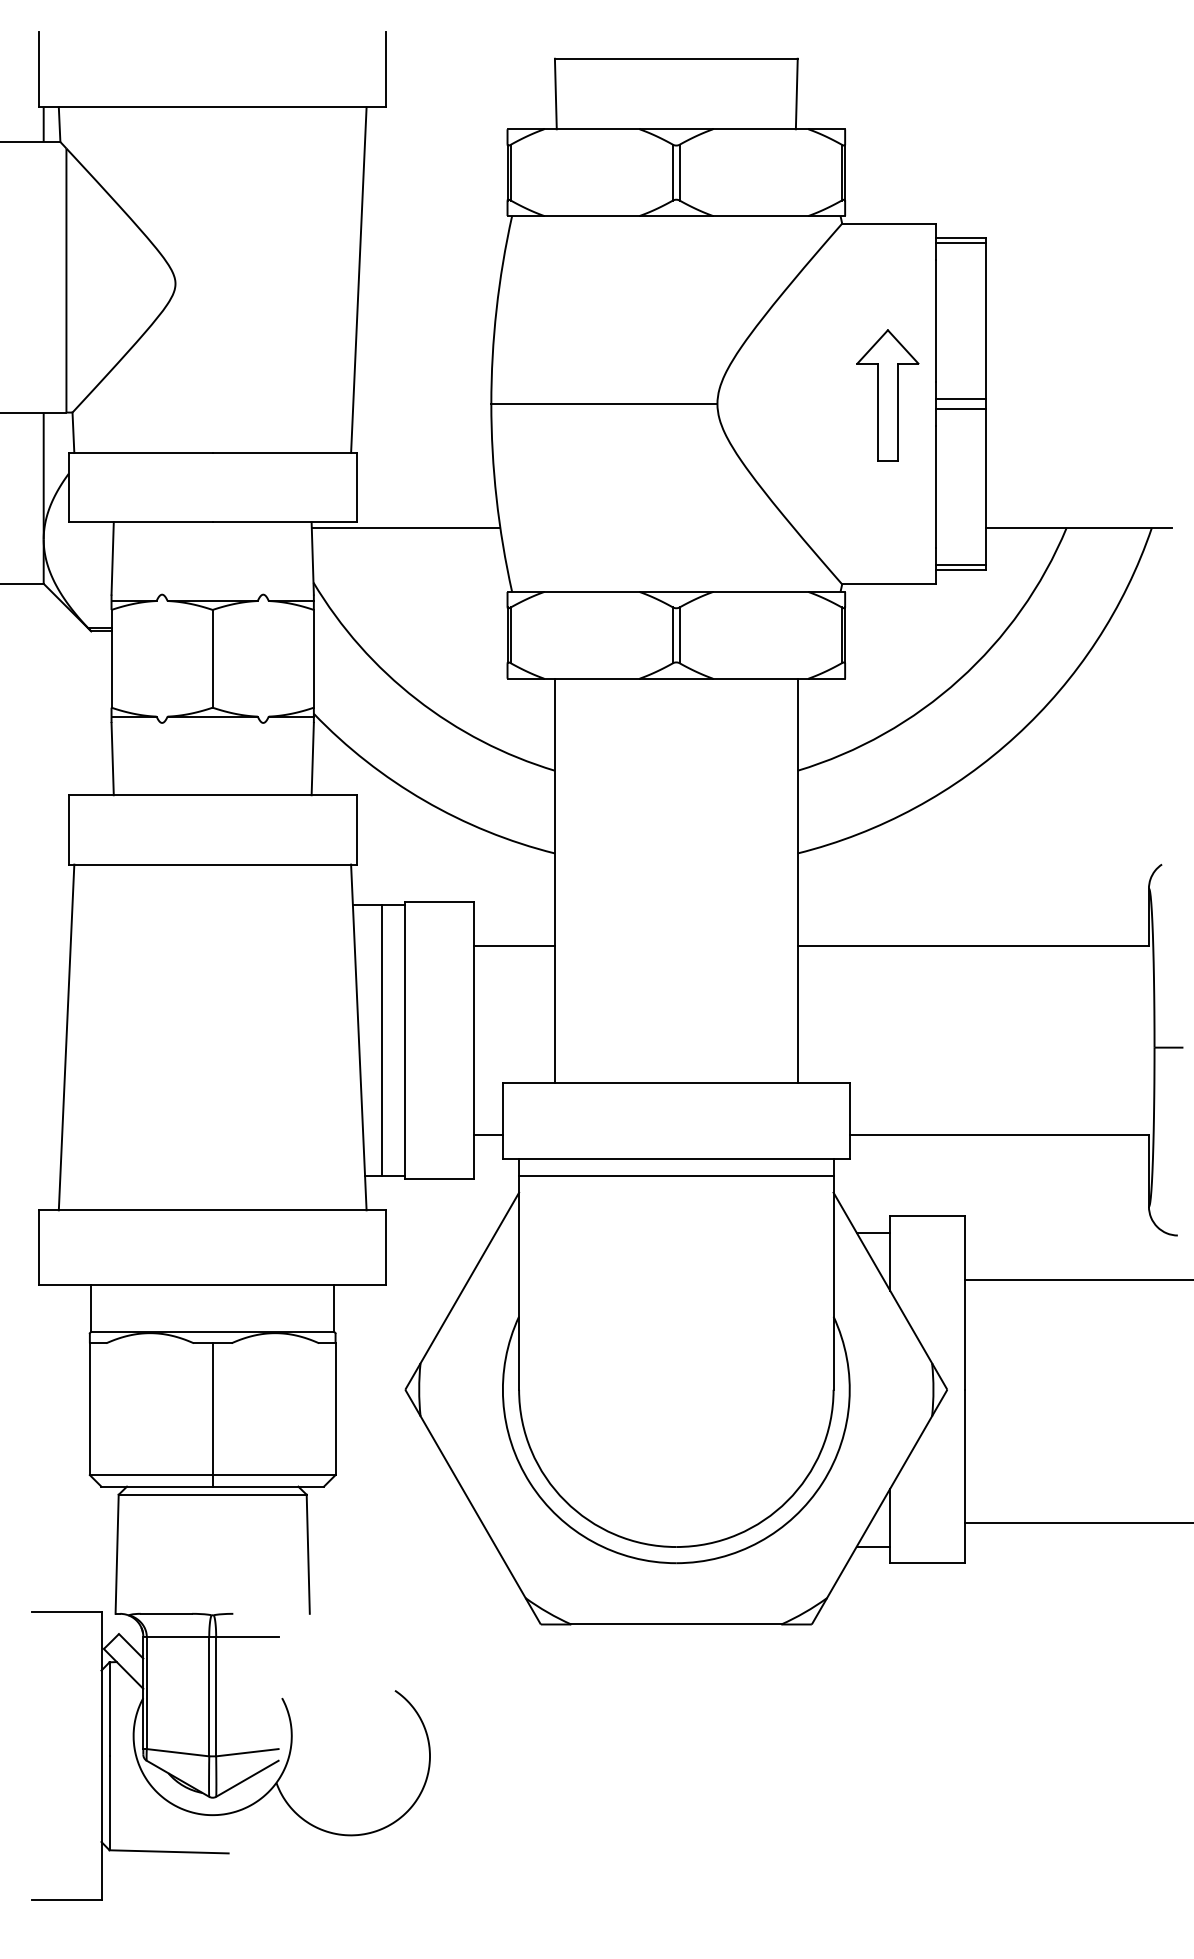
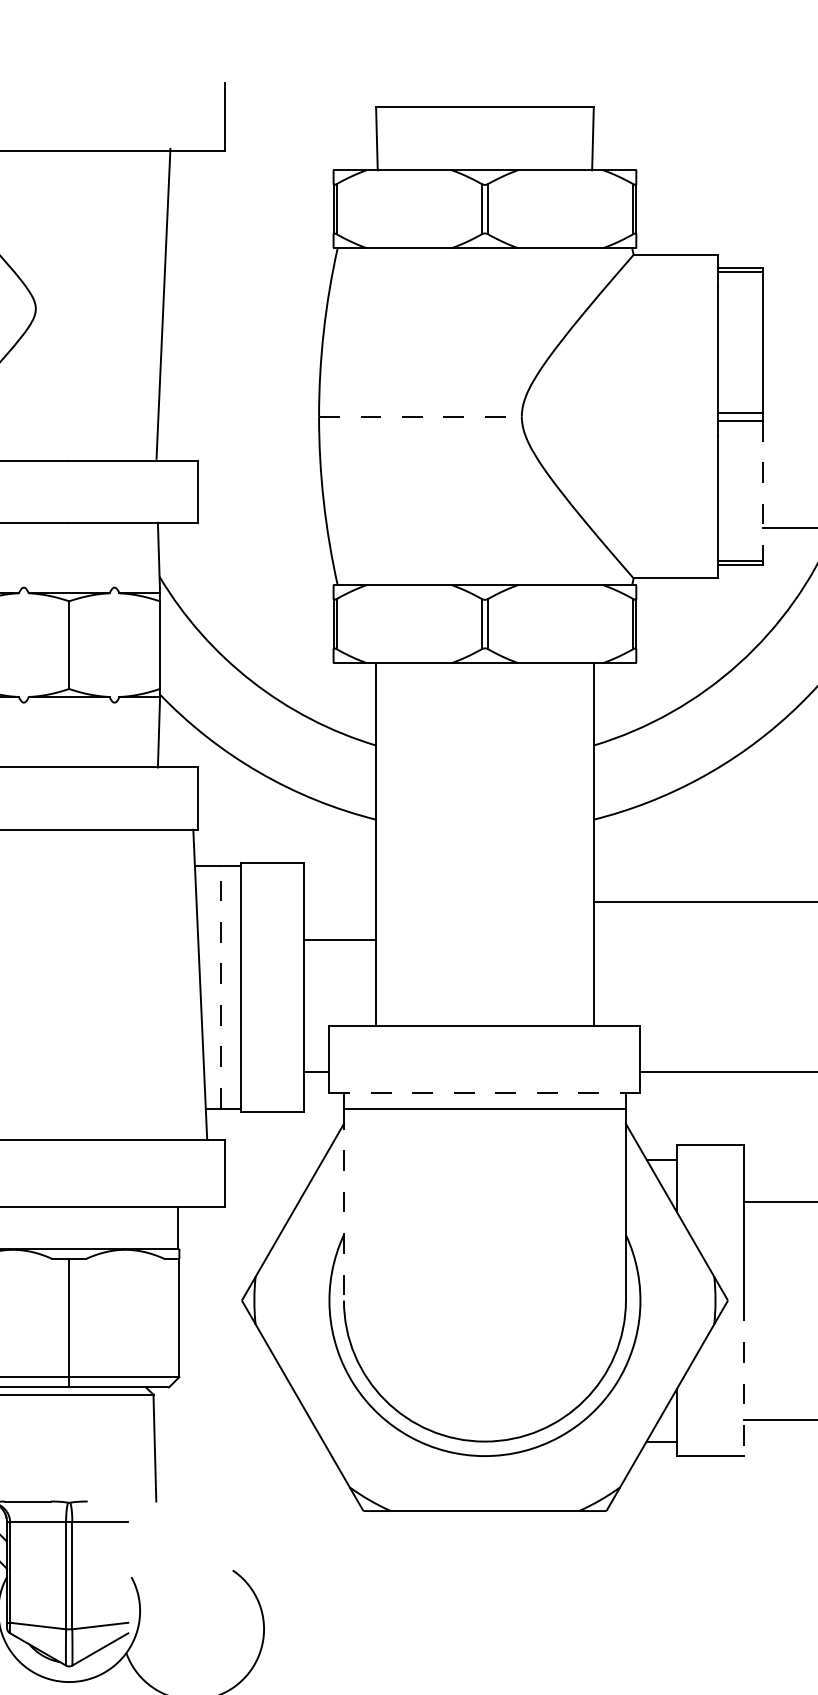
line: (358, 280) -> (163, 304), moved
part: (887, 395) -> (674, 409), removed
line: (604, 404) -> (420, 417), solid -> dashed
line: (986, 487) -> (763, 491), solid -> dashed
line: (405, 527) -> (242, 527), removed
line: (514, 945) -> (339, 939), moved
line: (381, 1039) -> (220, 986), solid -> dashed
line: (676, 1158) -> (485, 1093), solid -> dashed
line: (519, 1282) -> (344, 1204), solid -> dashed
line: (965, 1476) -> (744, 1378), solid -> dashed

